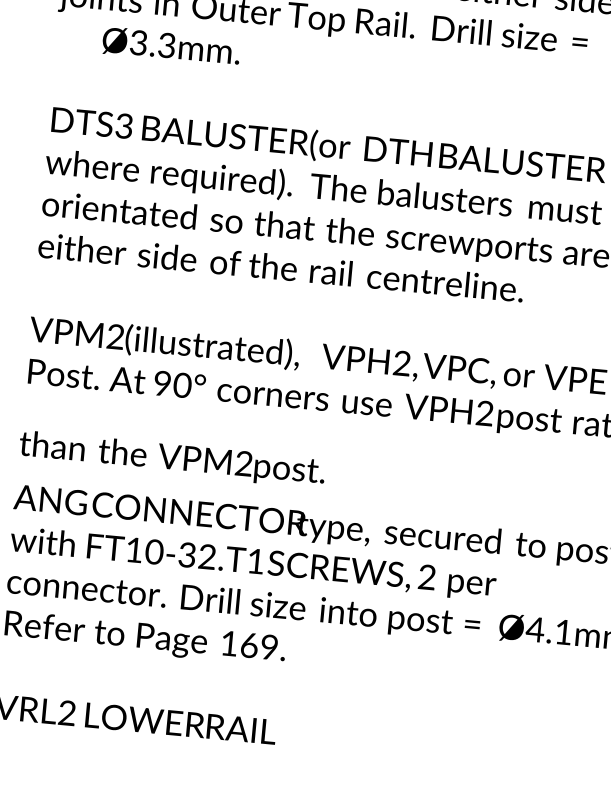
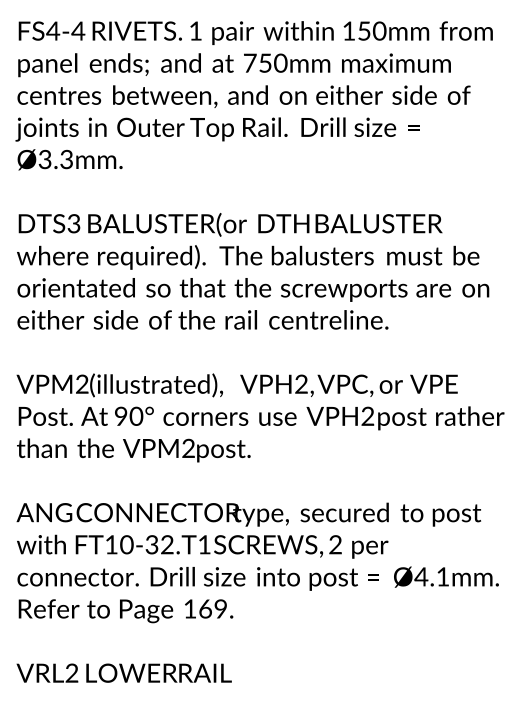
text: (170, 45) -> (69, 159), moved
text: (171, 459) -> (133, 450), moved

